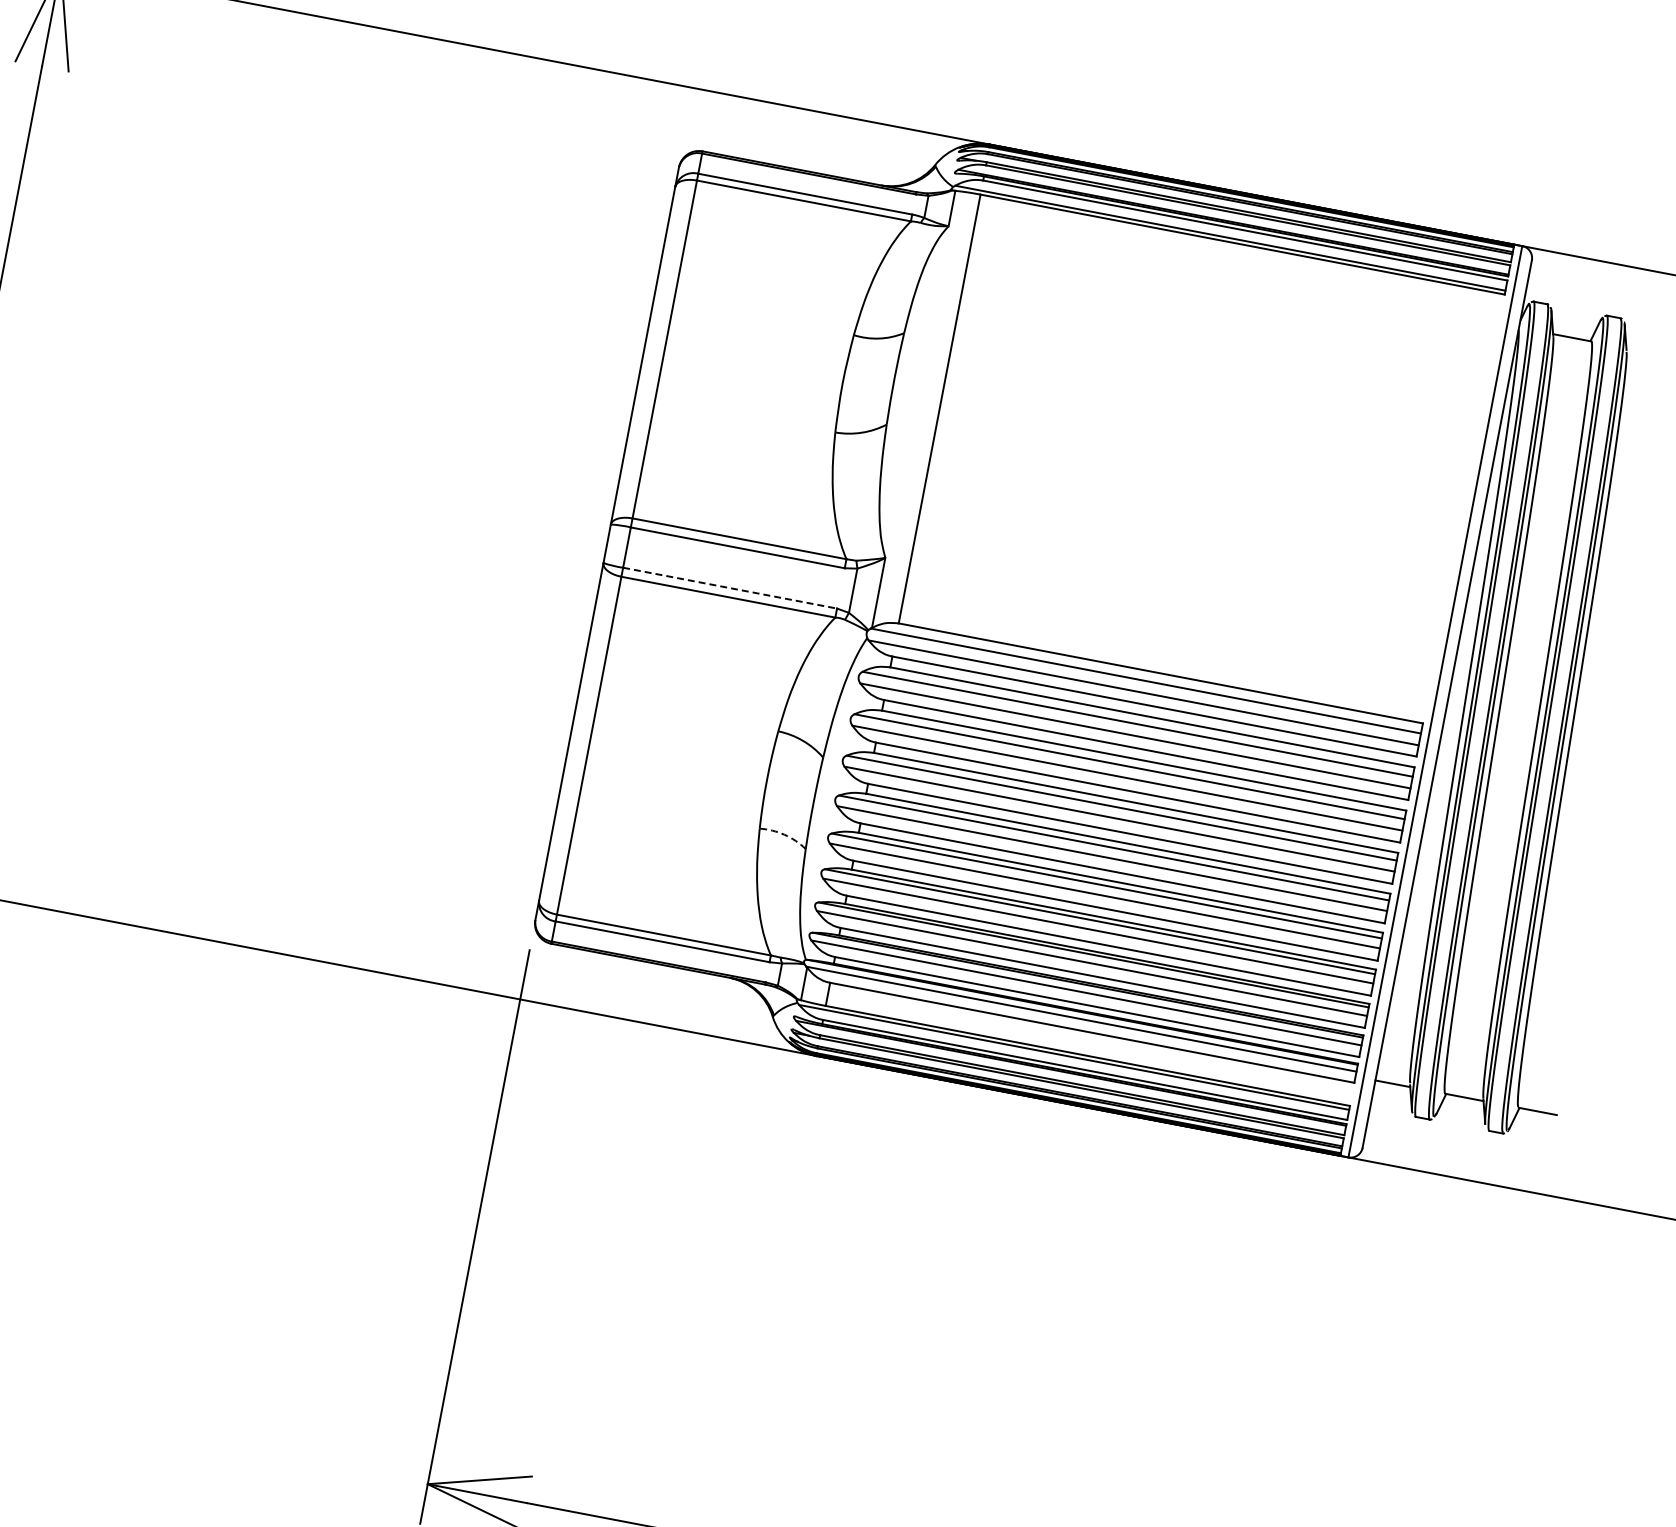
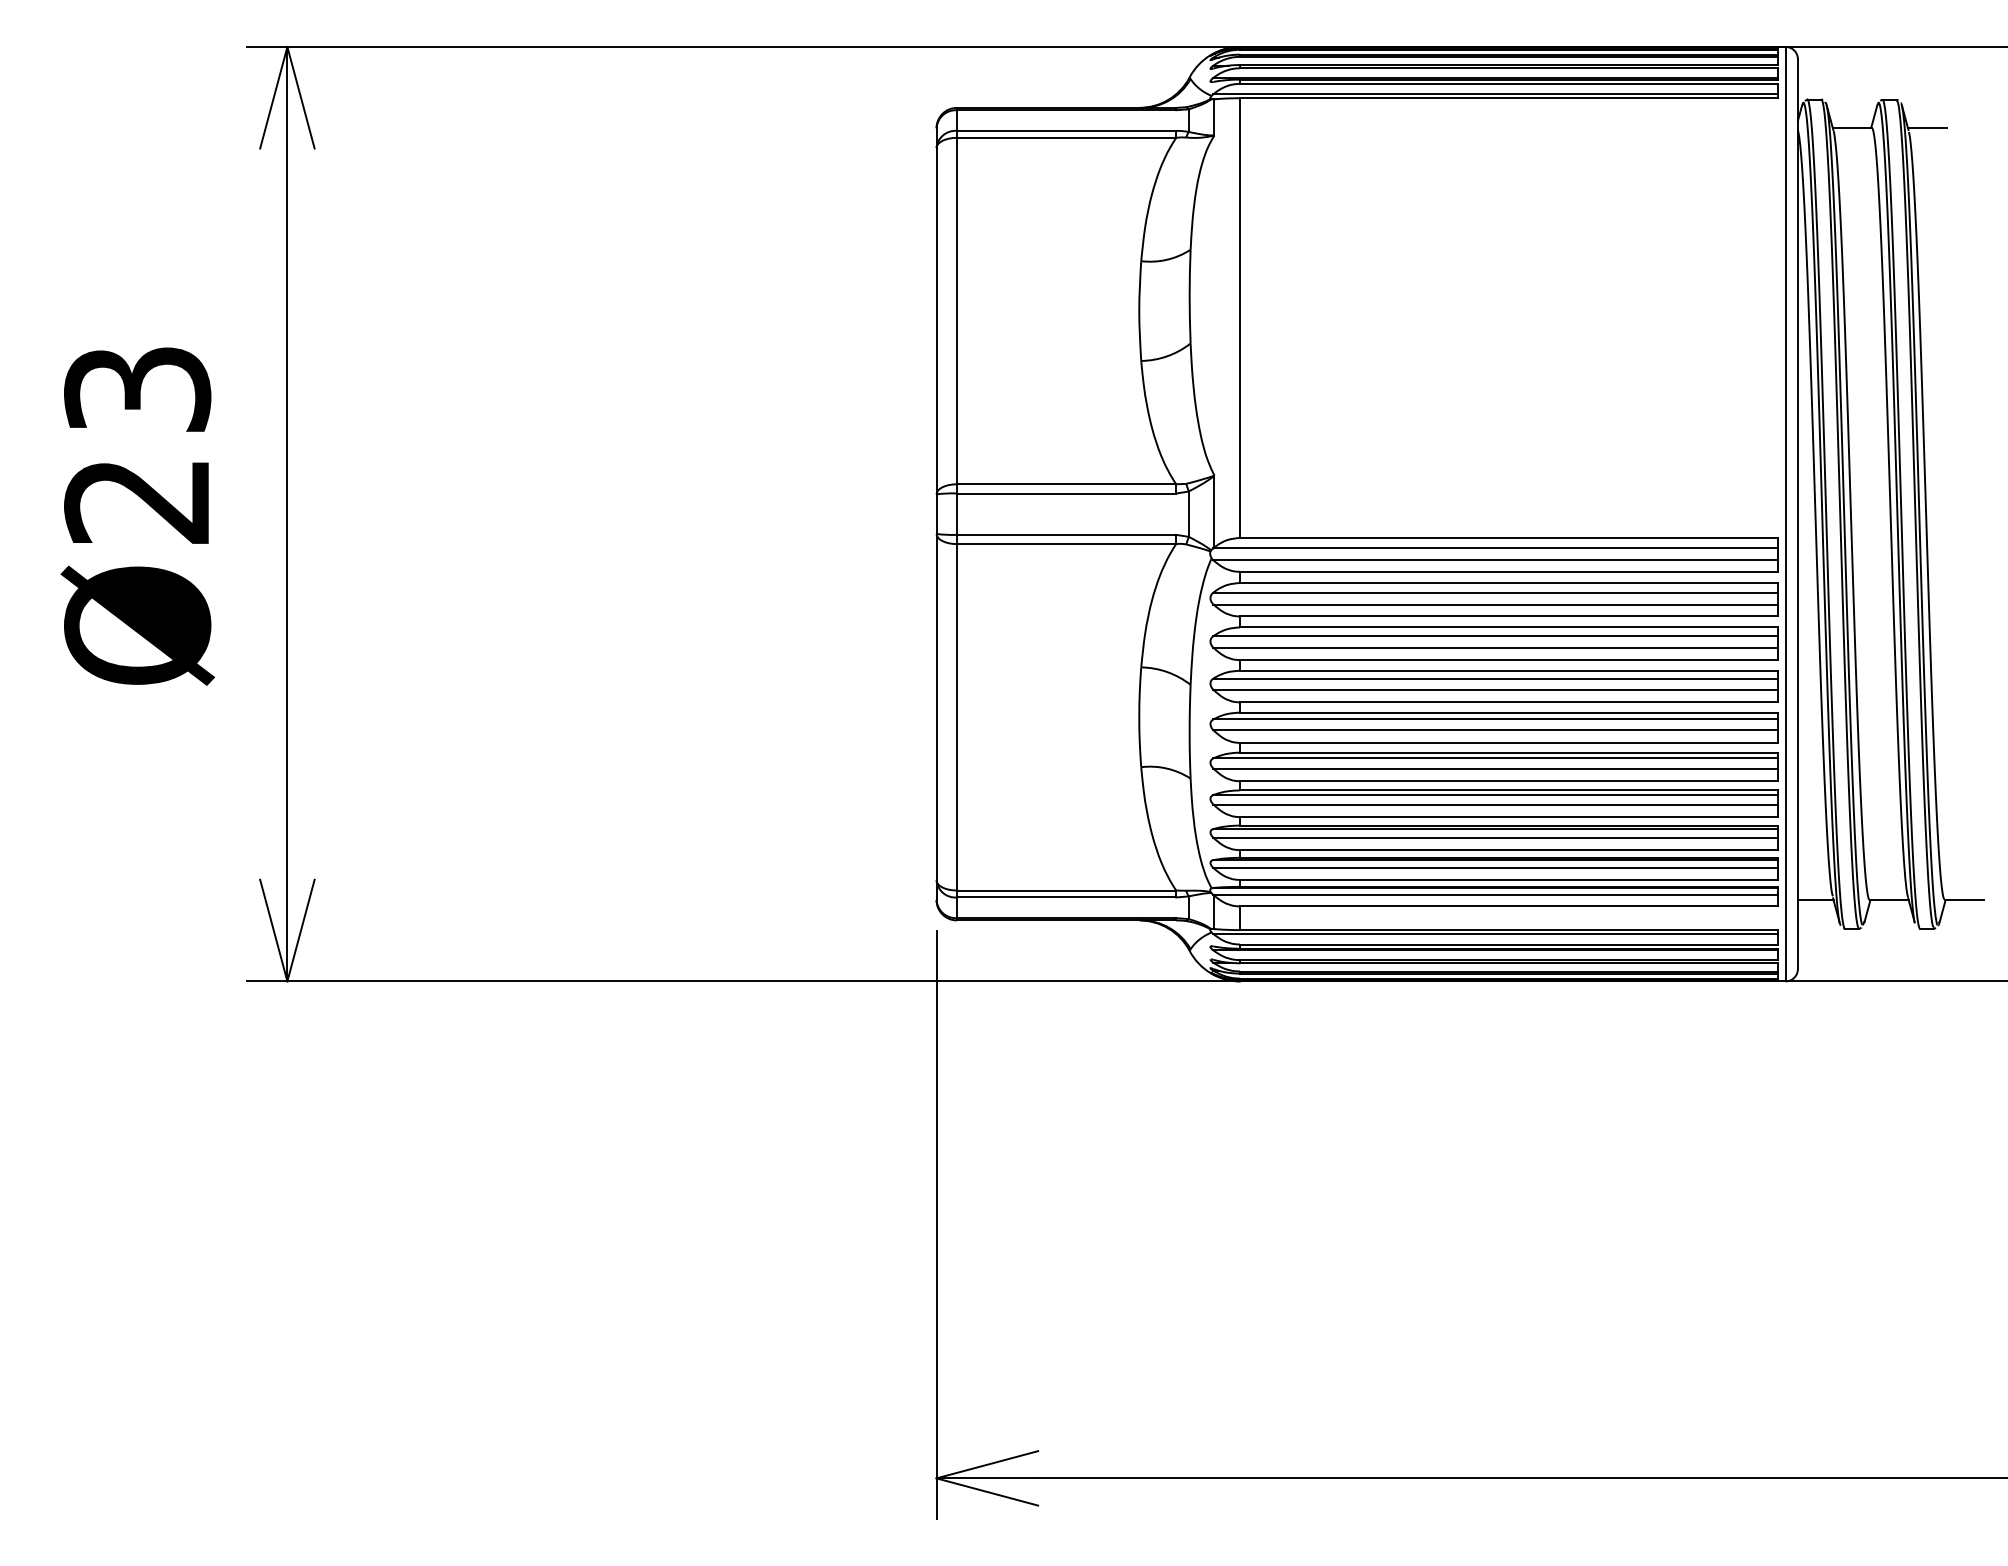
line: (1644, 351) -> (1926, 128), added
line: (730, 587) -> (1066, 534), dashed -> solid
arc: (784, 834) -> (1166, 768), dashed -> solid

